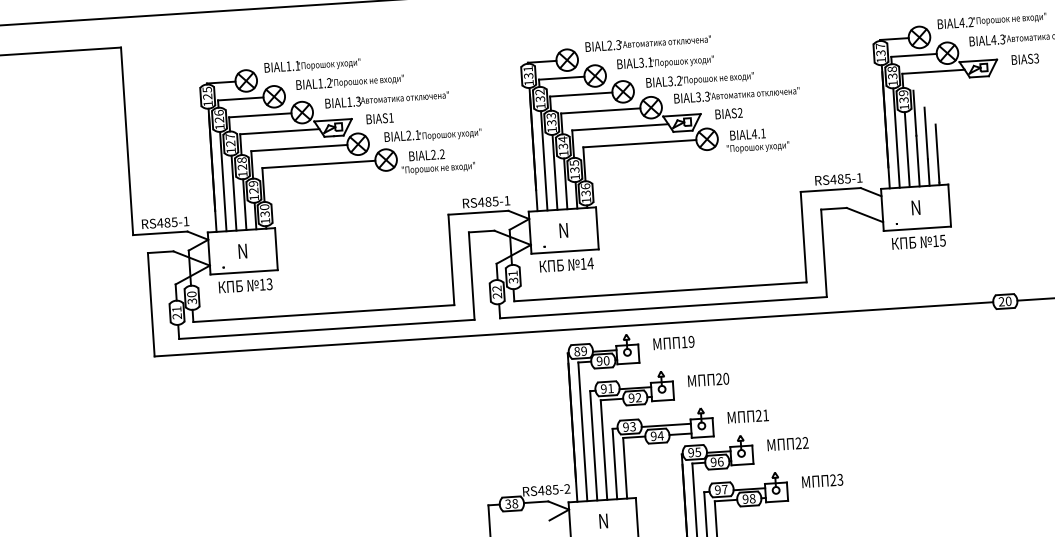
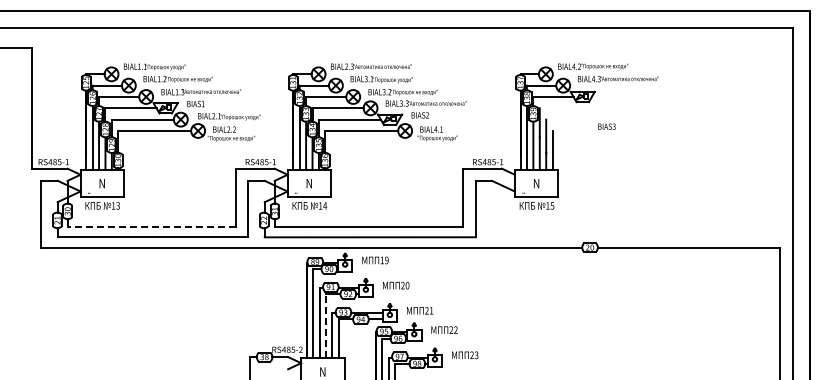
text: (1024, 58) -> (606, 126), moved
line: (323, 314) -> (151, 227), solid -> dashed
line: (604, 448) -> (326, 325), solid -> dashed

